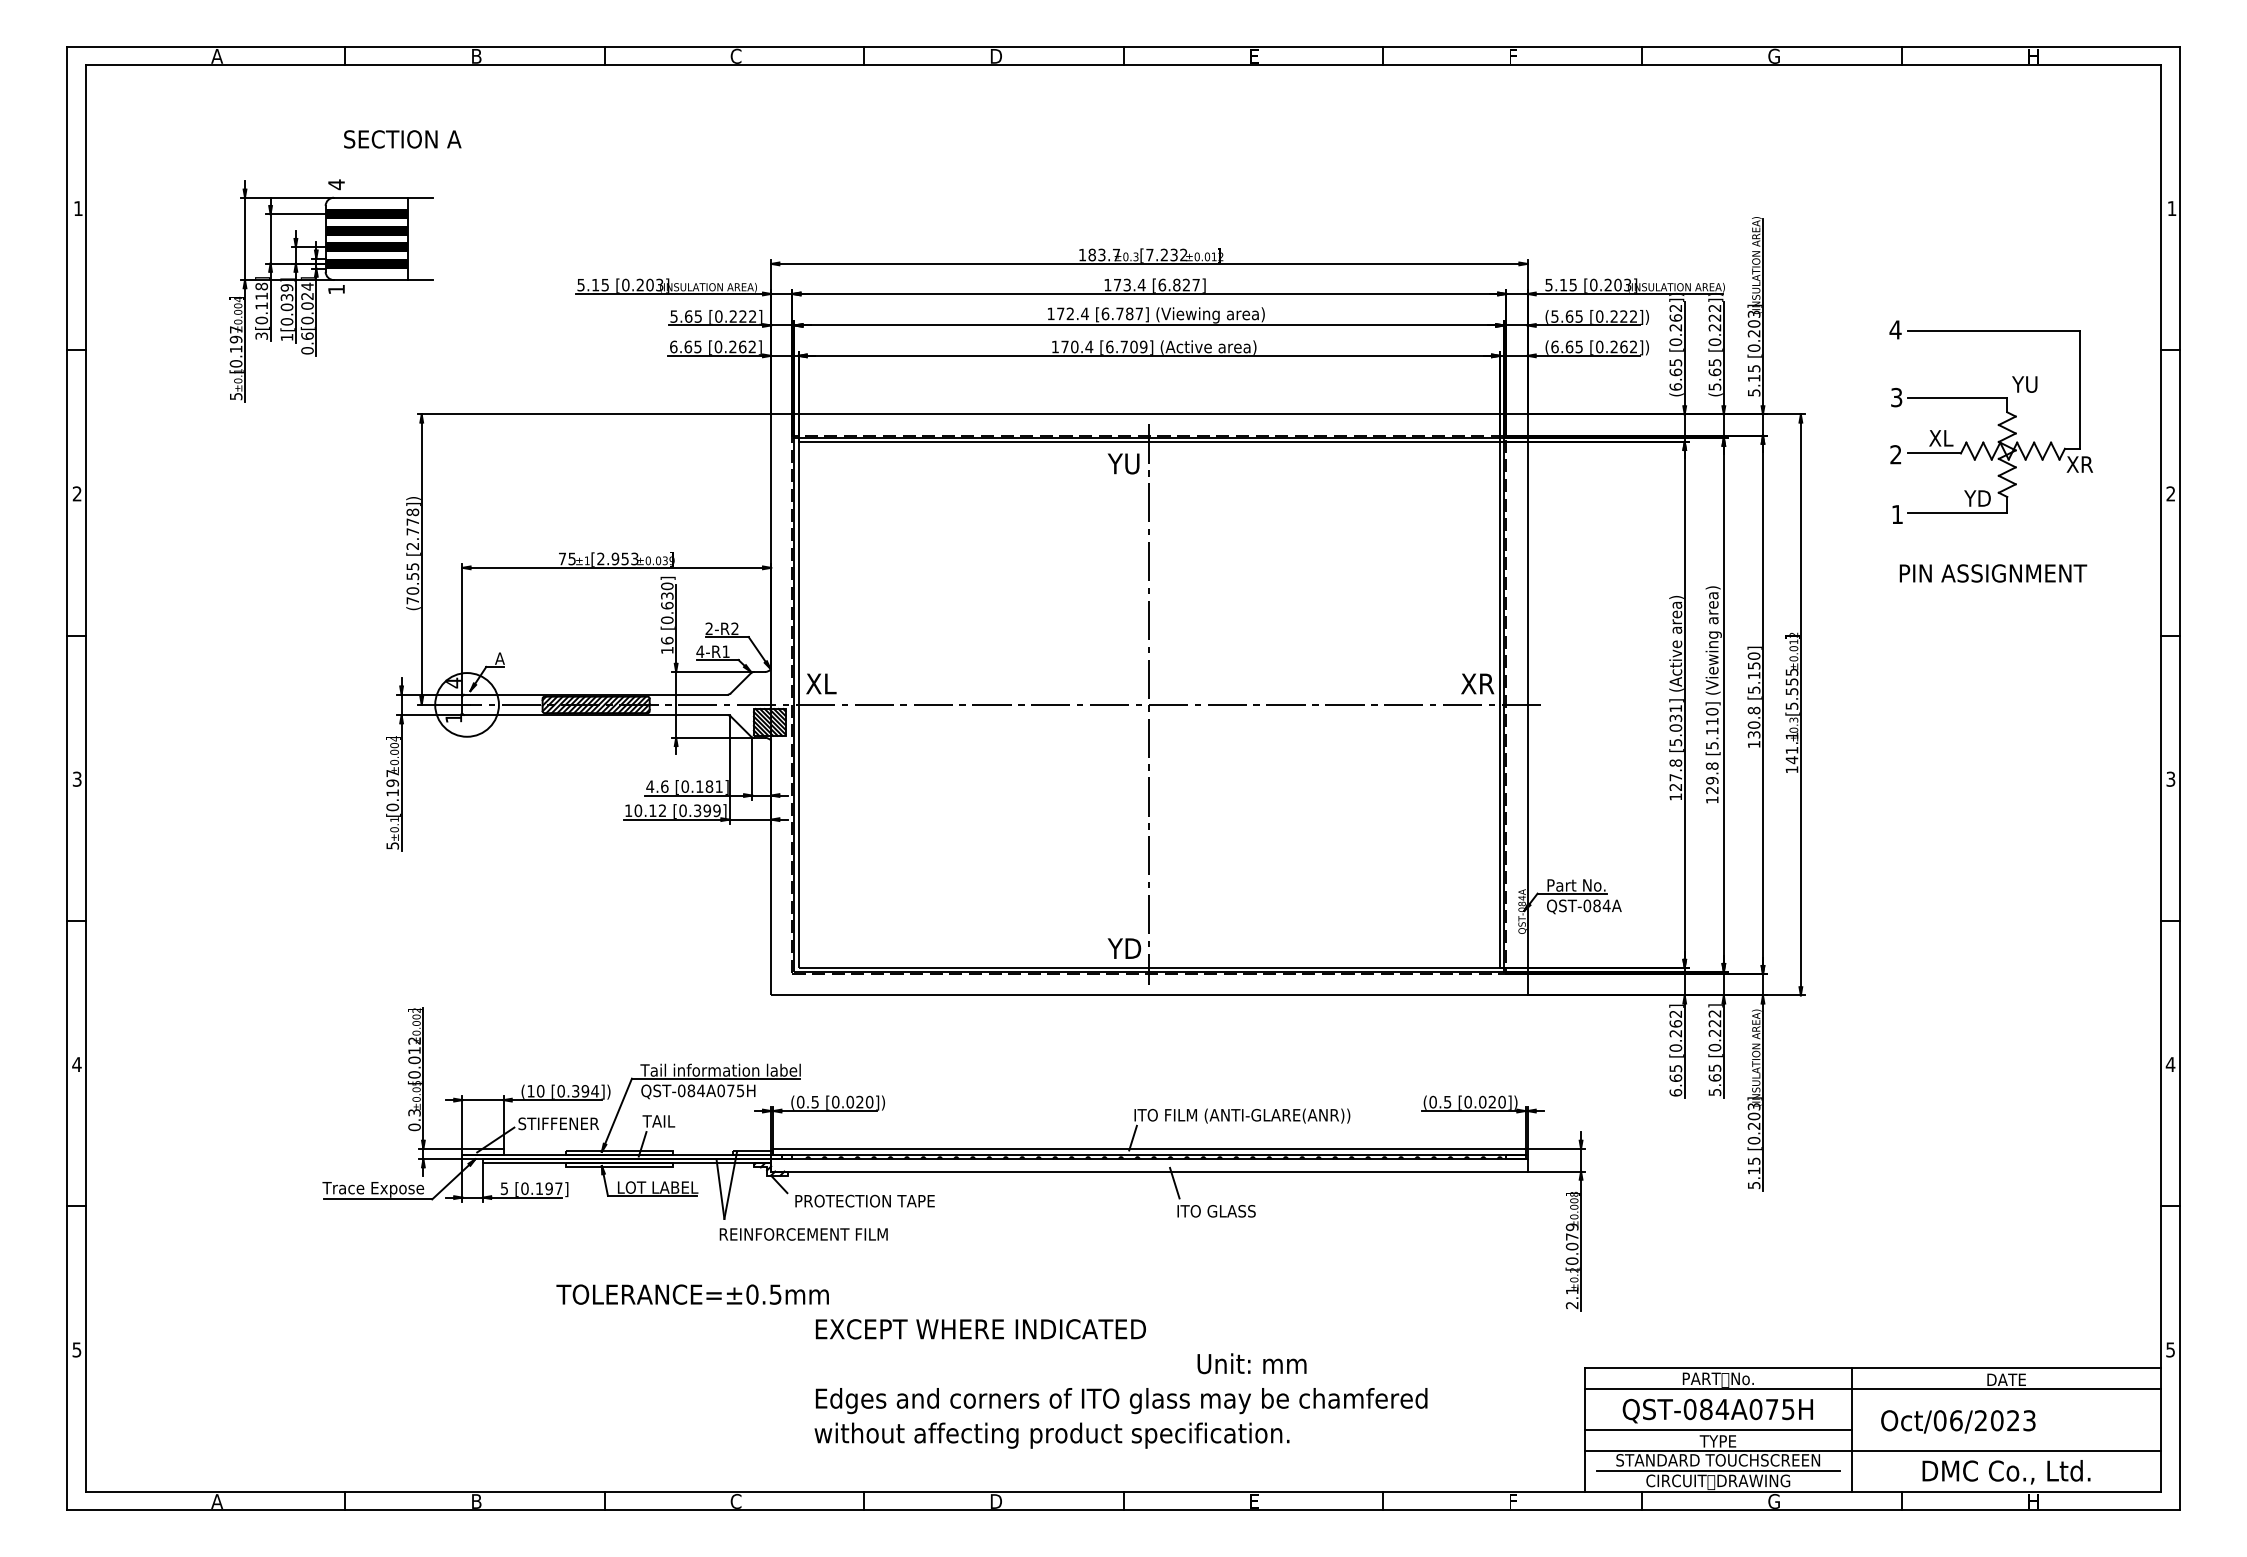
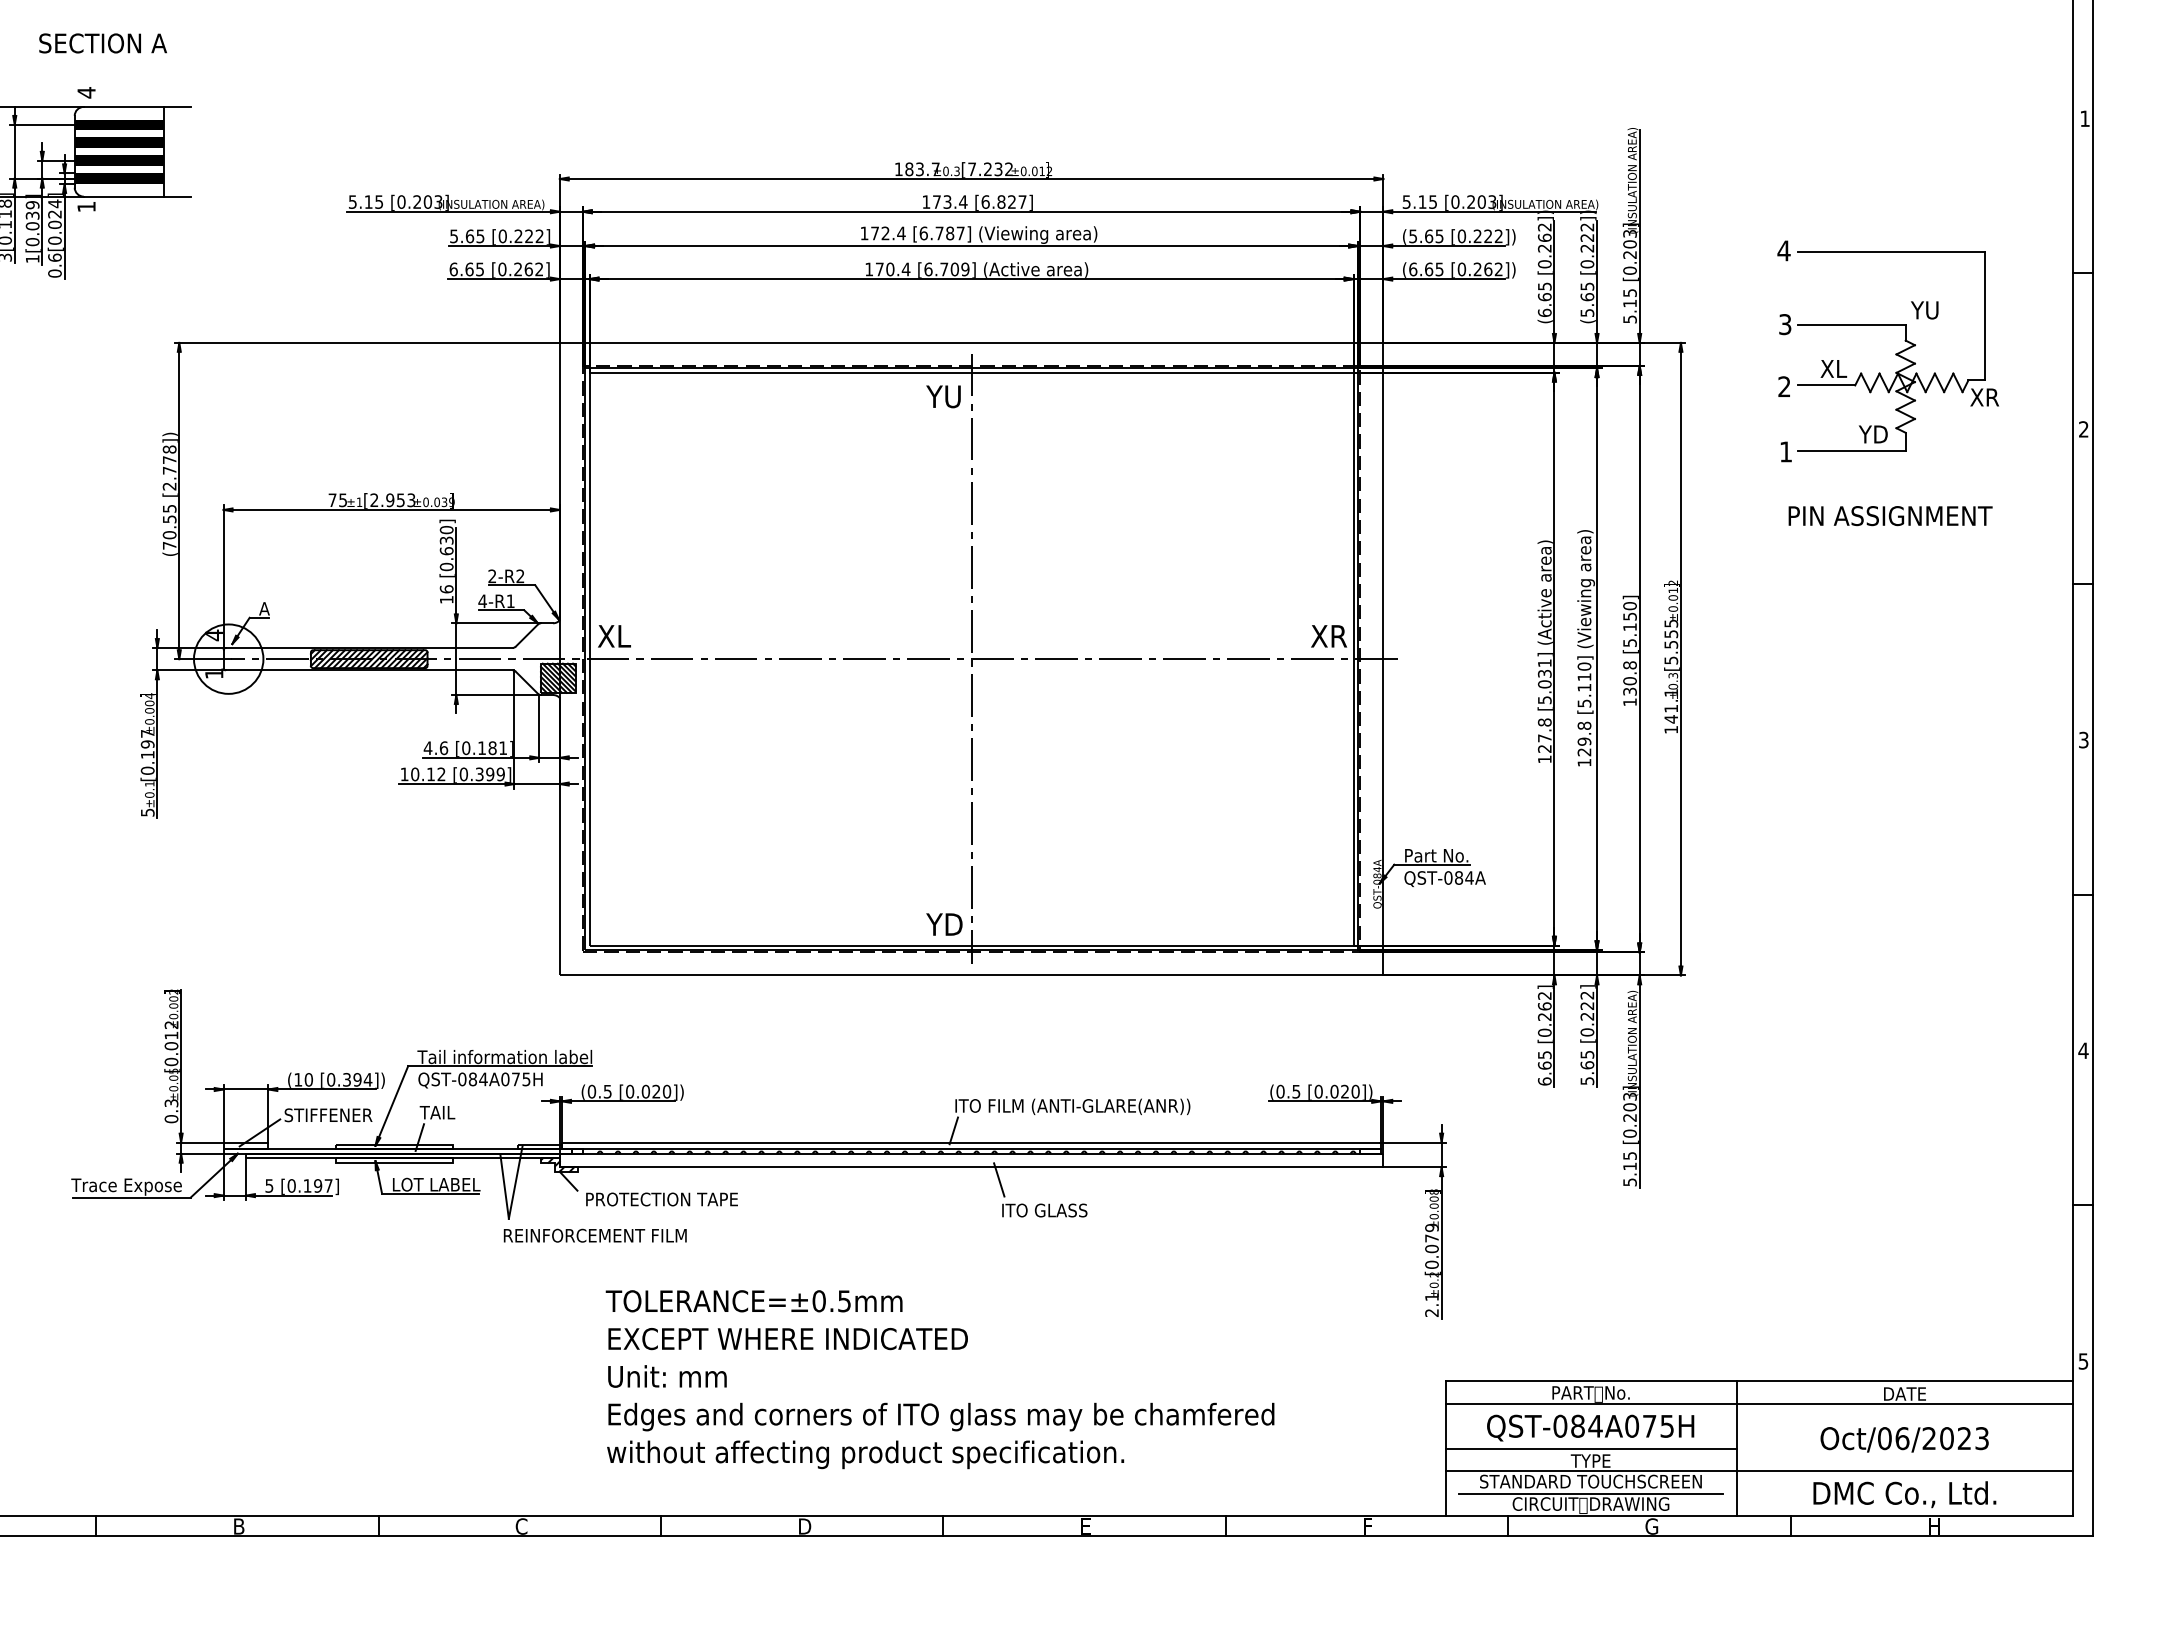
text: (402, 139) -> (102, 43), moved
text: (692, 1294) -> (753, 1301), moved
text: (1251, 1363) -> (666, 1376), moved
text: (1958, 1421) -> (1904, 1439), moved

